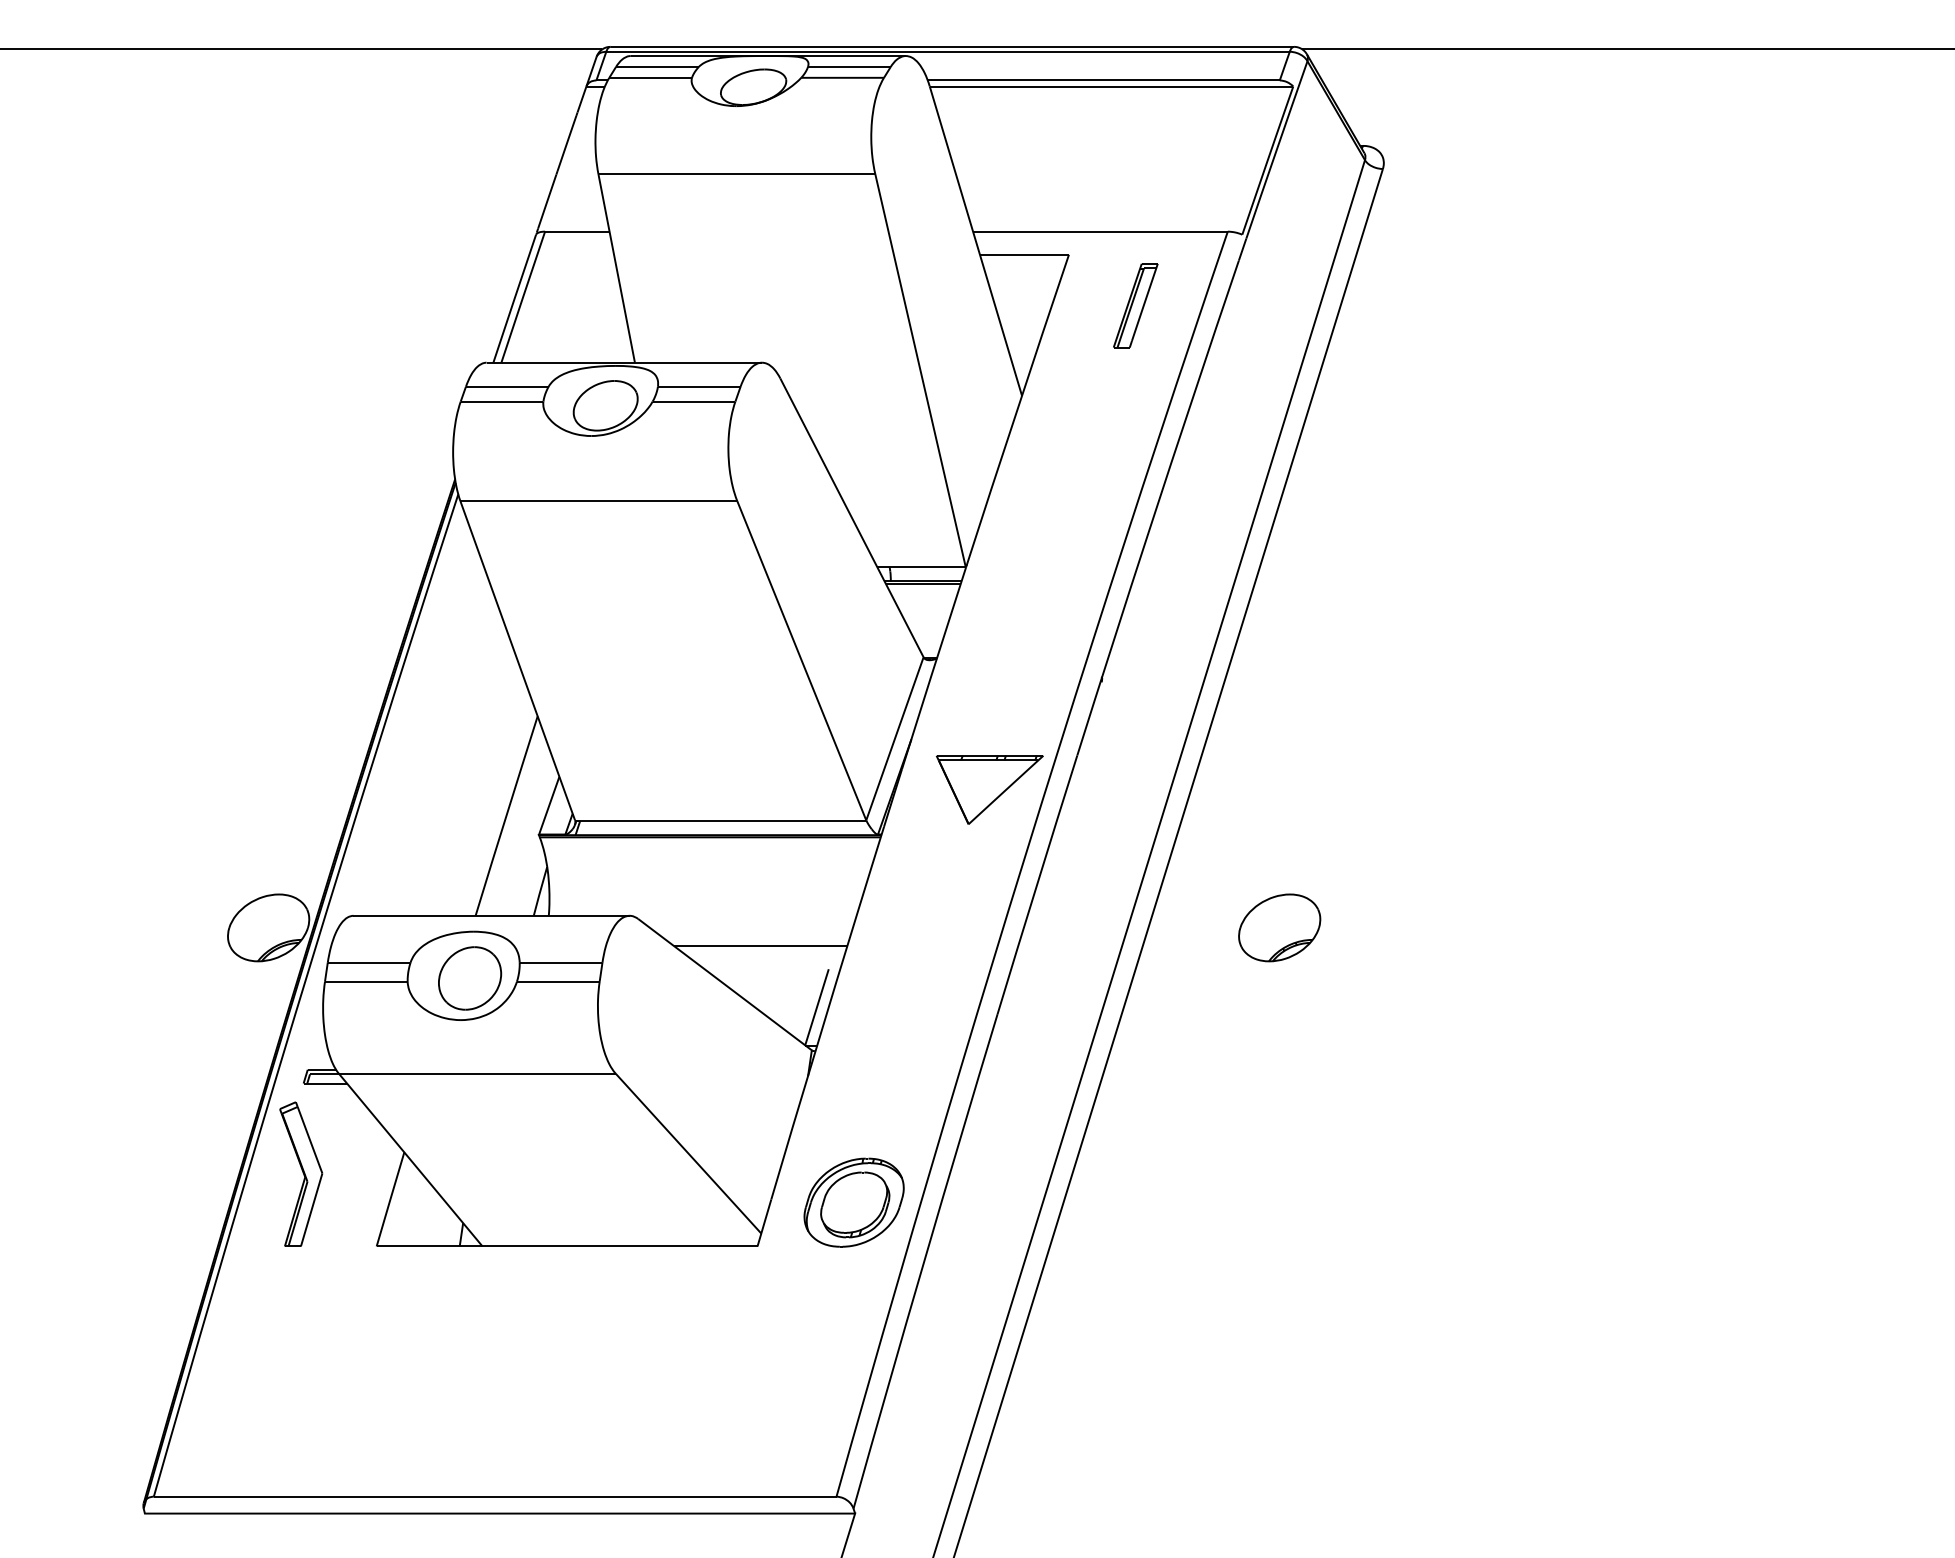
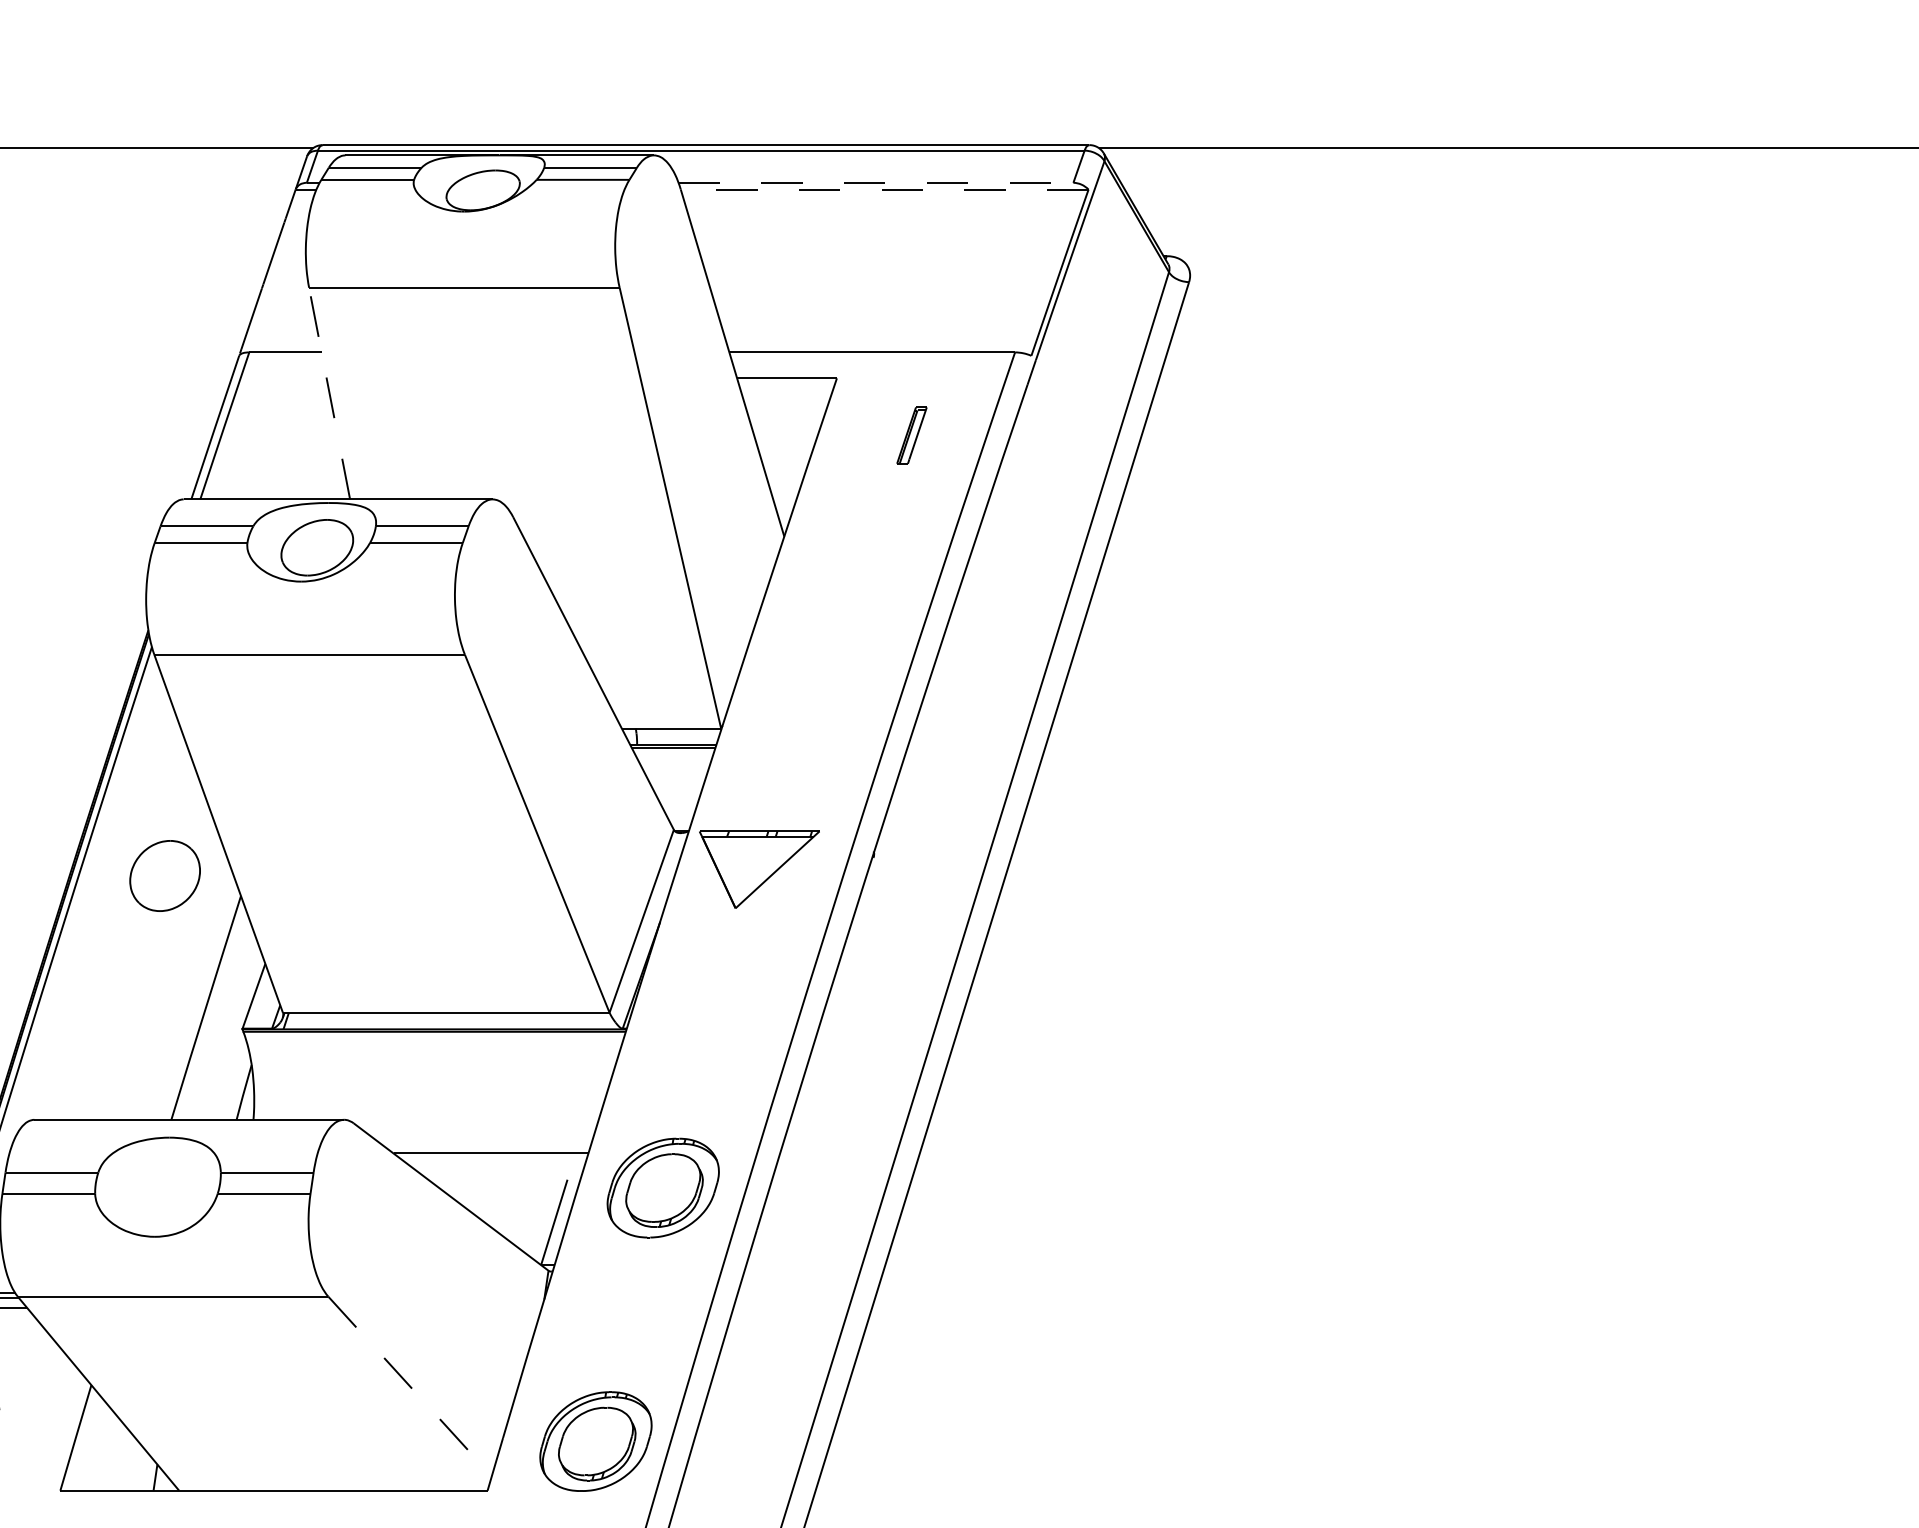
line: (1103, 80) -> (875, 182), solid -> dashed
line: (1111, 86) -> (884, 189), solid -> dashed
line: (616, 267) -> (329, 392), solid -> dashed
part: (1135, 305) -> (911, 435), size x0.6
part: (989, 789) -> (759, 869), moved
part: (1279, 927) -> (1073, 1132), removed
part: (913, 976) -> (662, 1187), added
part: (470, 978) -> (165, 876), moved
line: (688, 1153) -> (410, 1386), solid -> dashed

